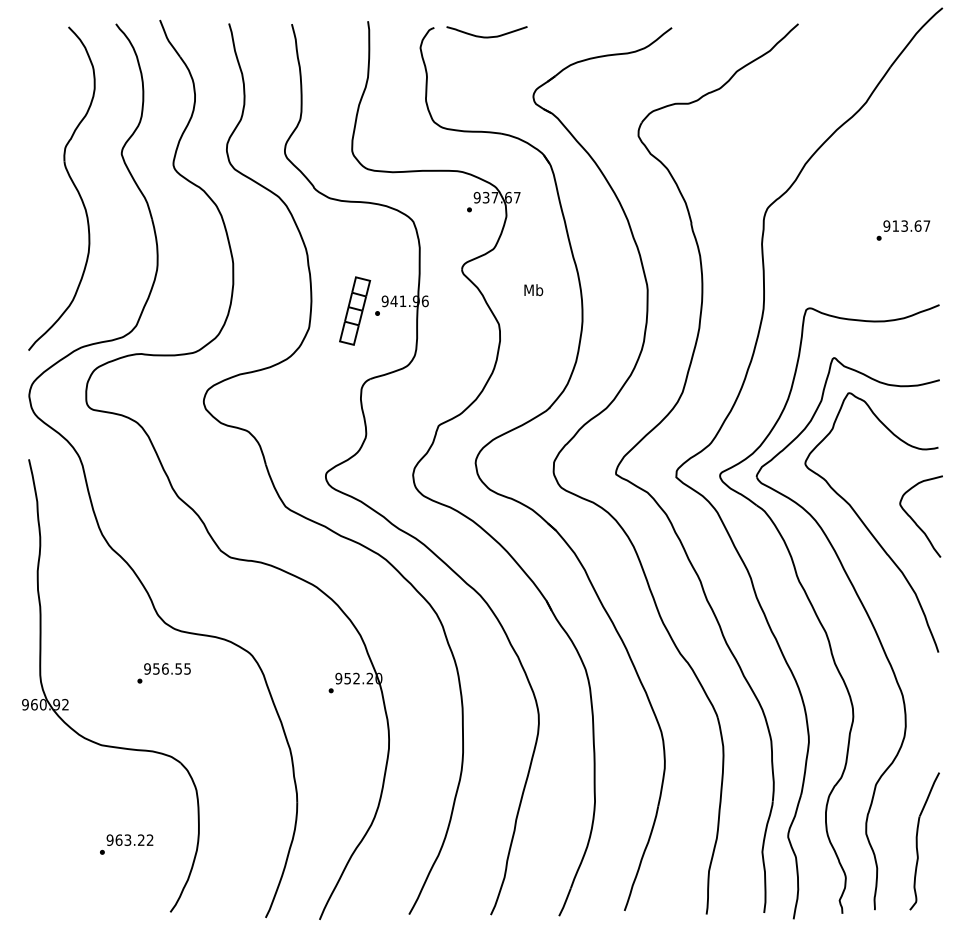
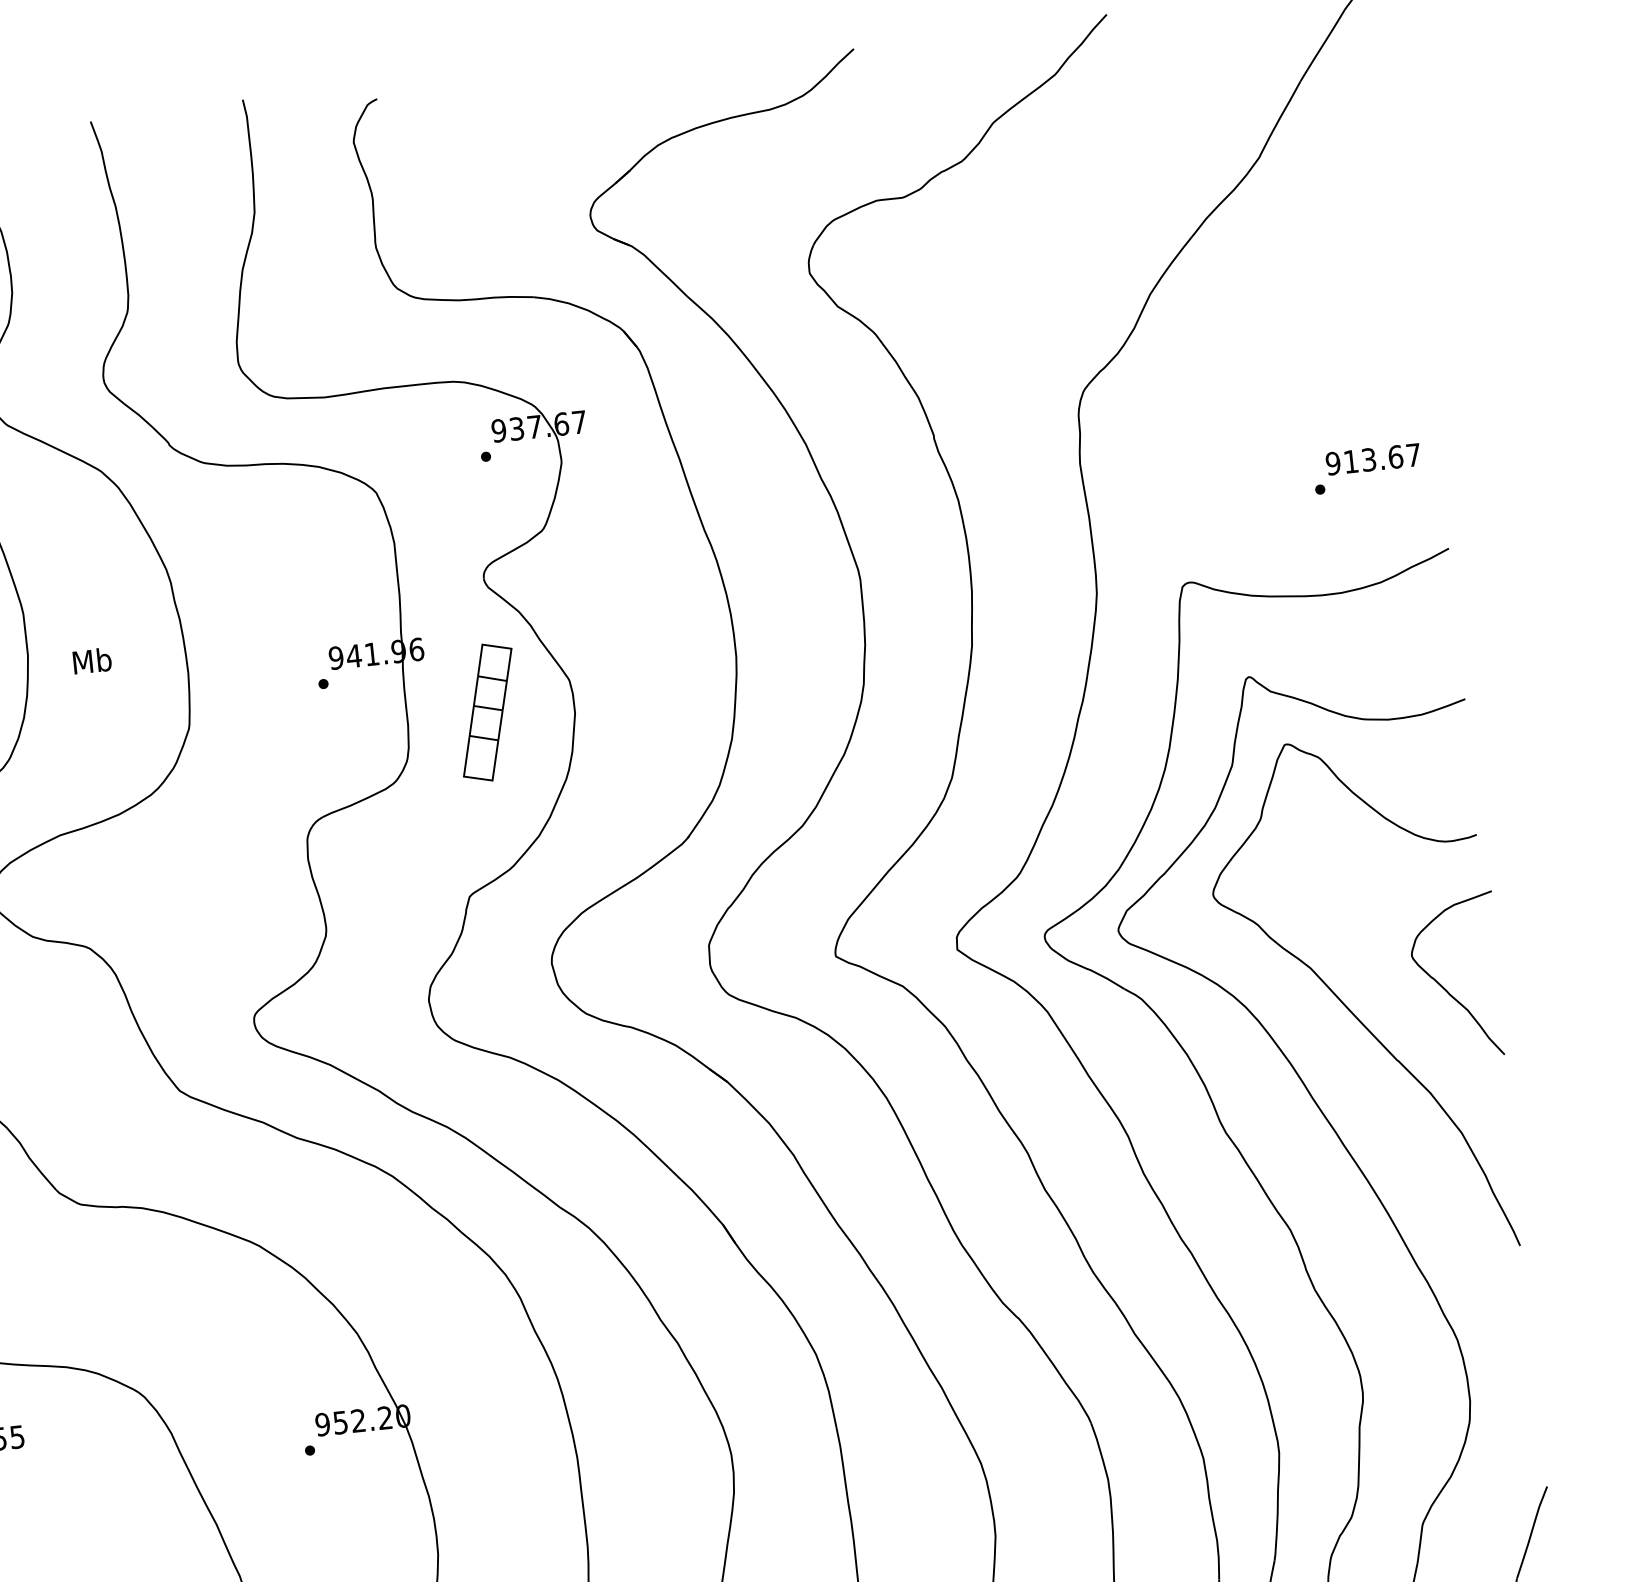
curve: (486, 36) -> (483, 105), removed
text: (903, 230) -> (1367, 468), moved
text: (533, 290) -> (91, 661), moved
part: (355, 310) -> (488, 711), moved

